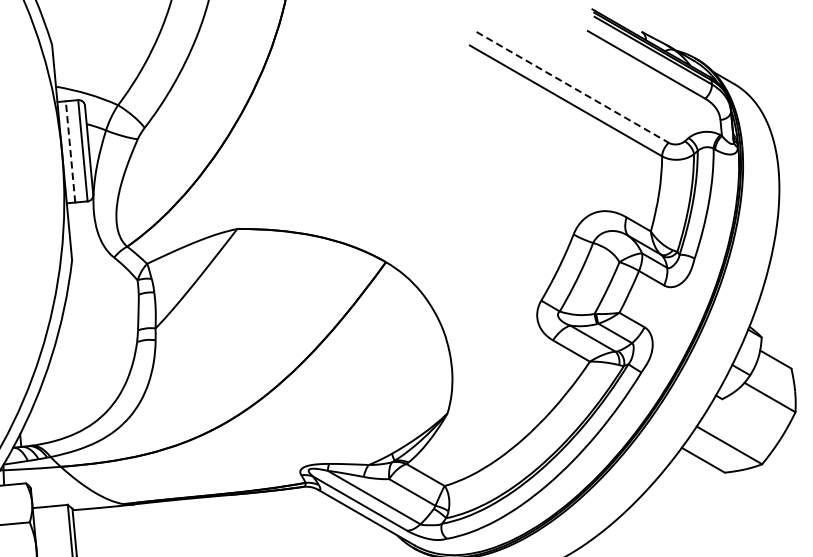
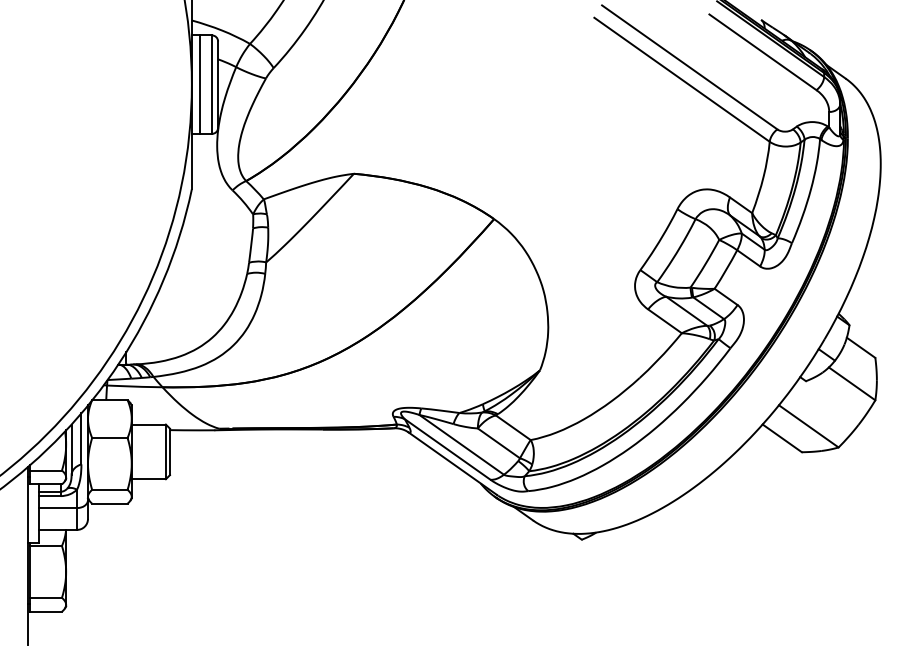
line: (573, 87) -> (690, 67), dashed -> solid
line: (70, 151) -> (200, 84), dashed -> solid

